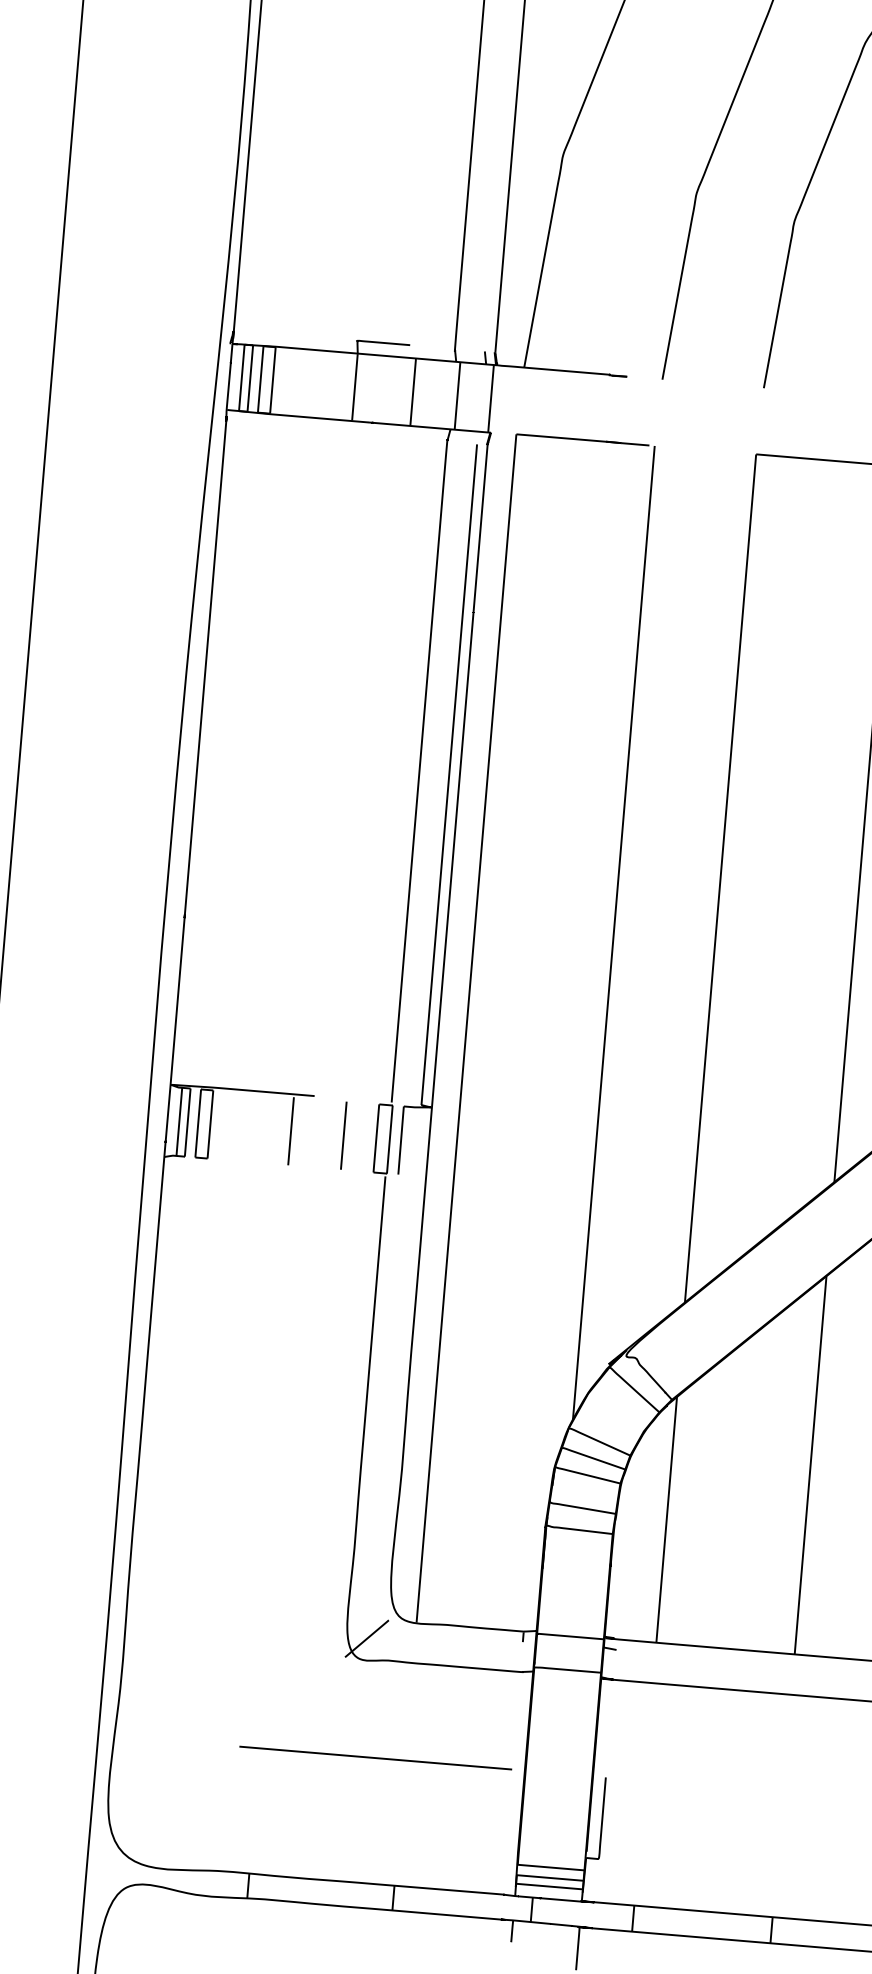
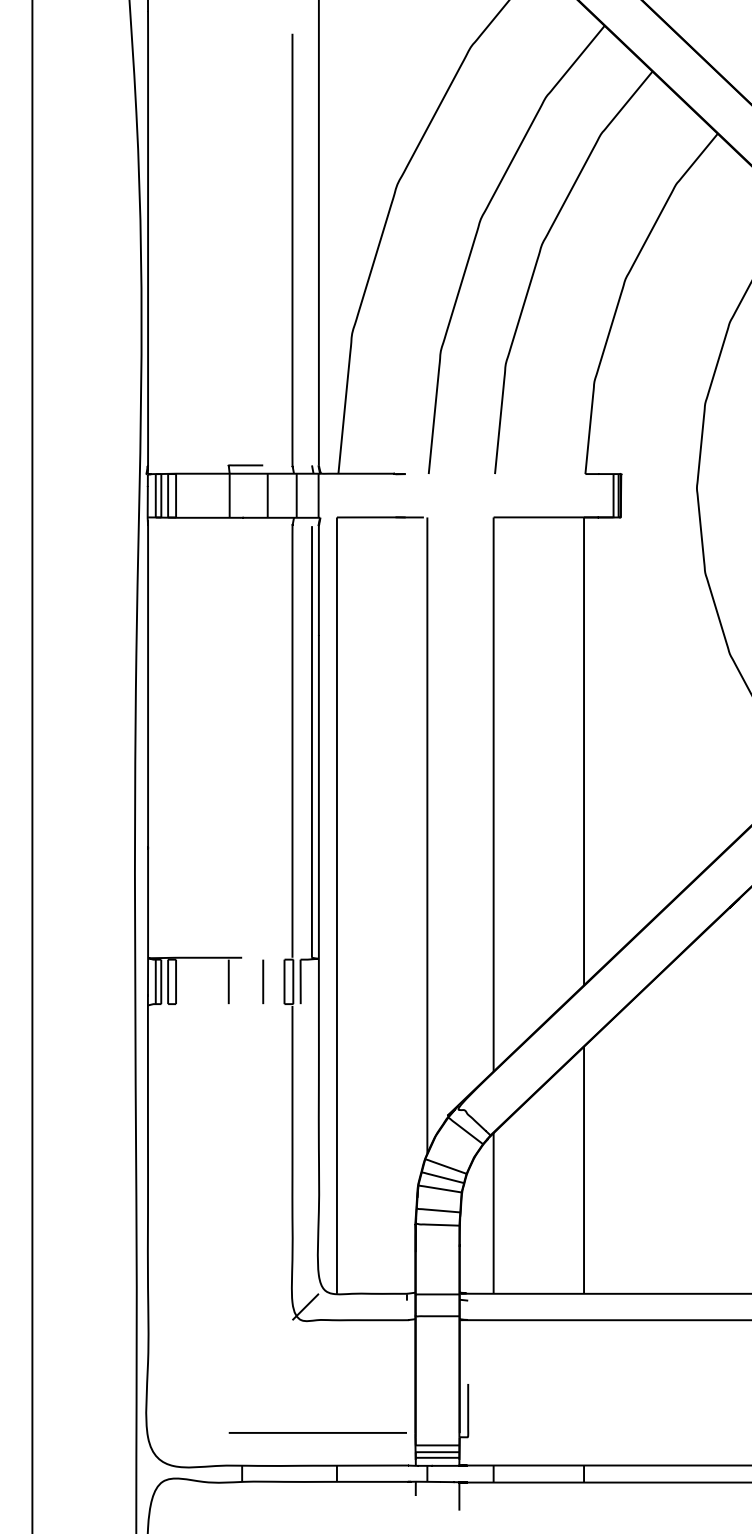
line: (375, 1757) -> (317, 1432), moved

